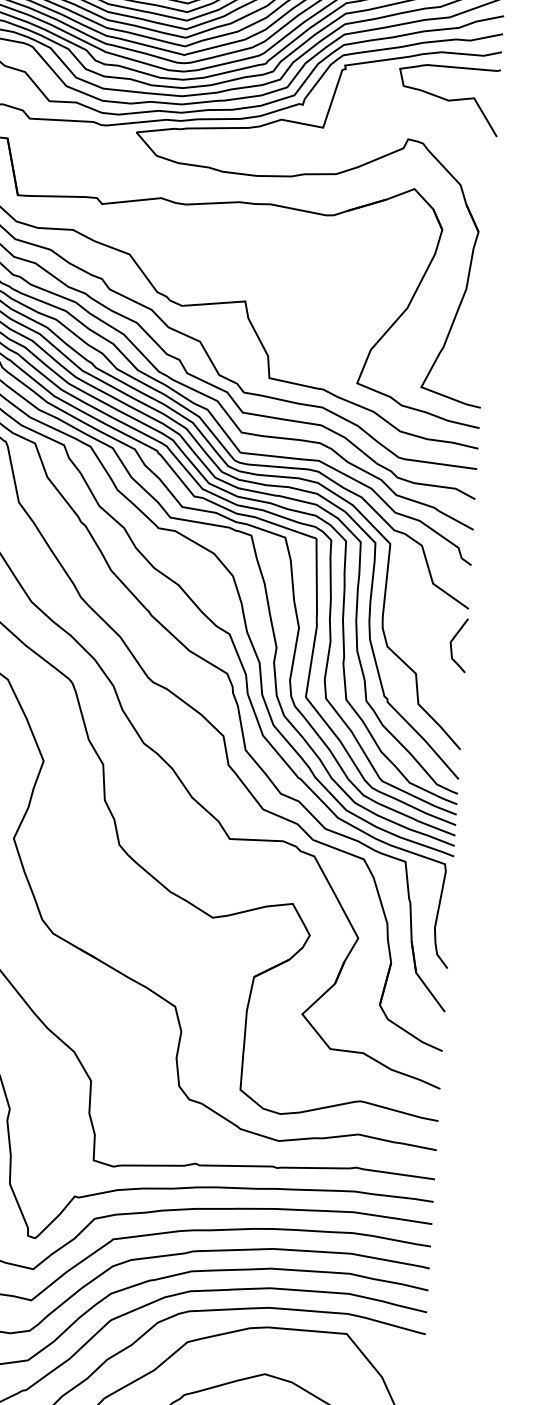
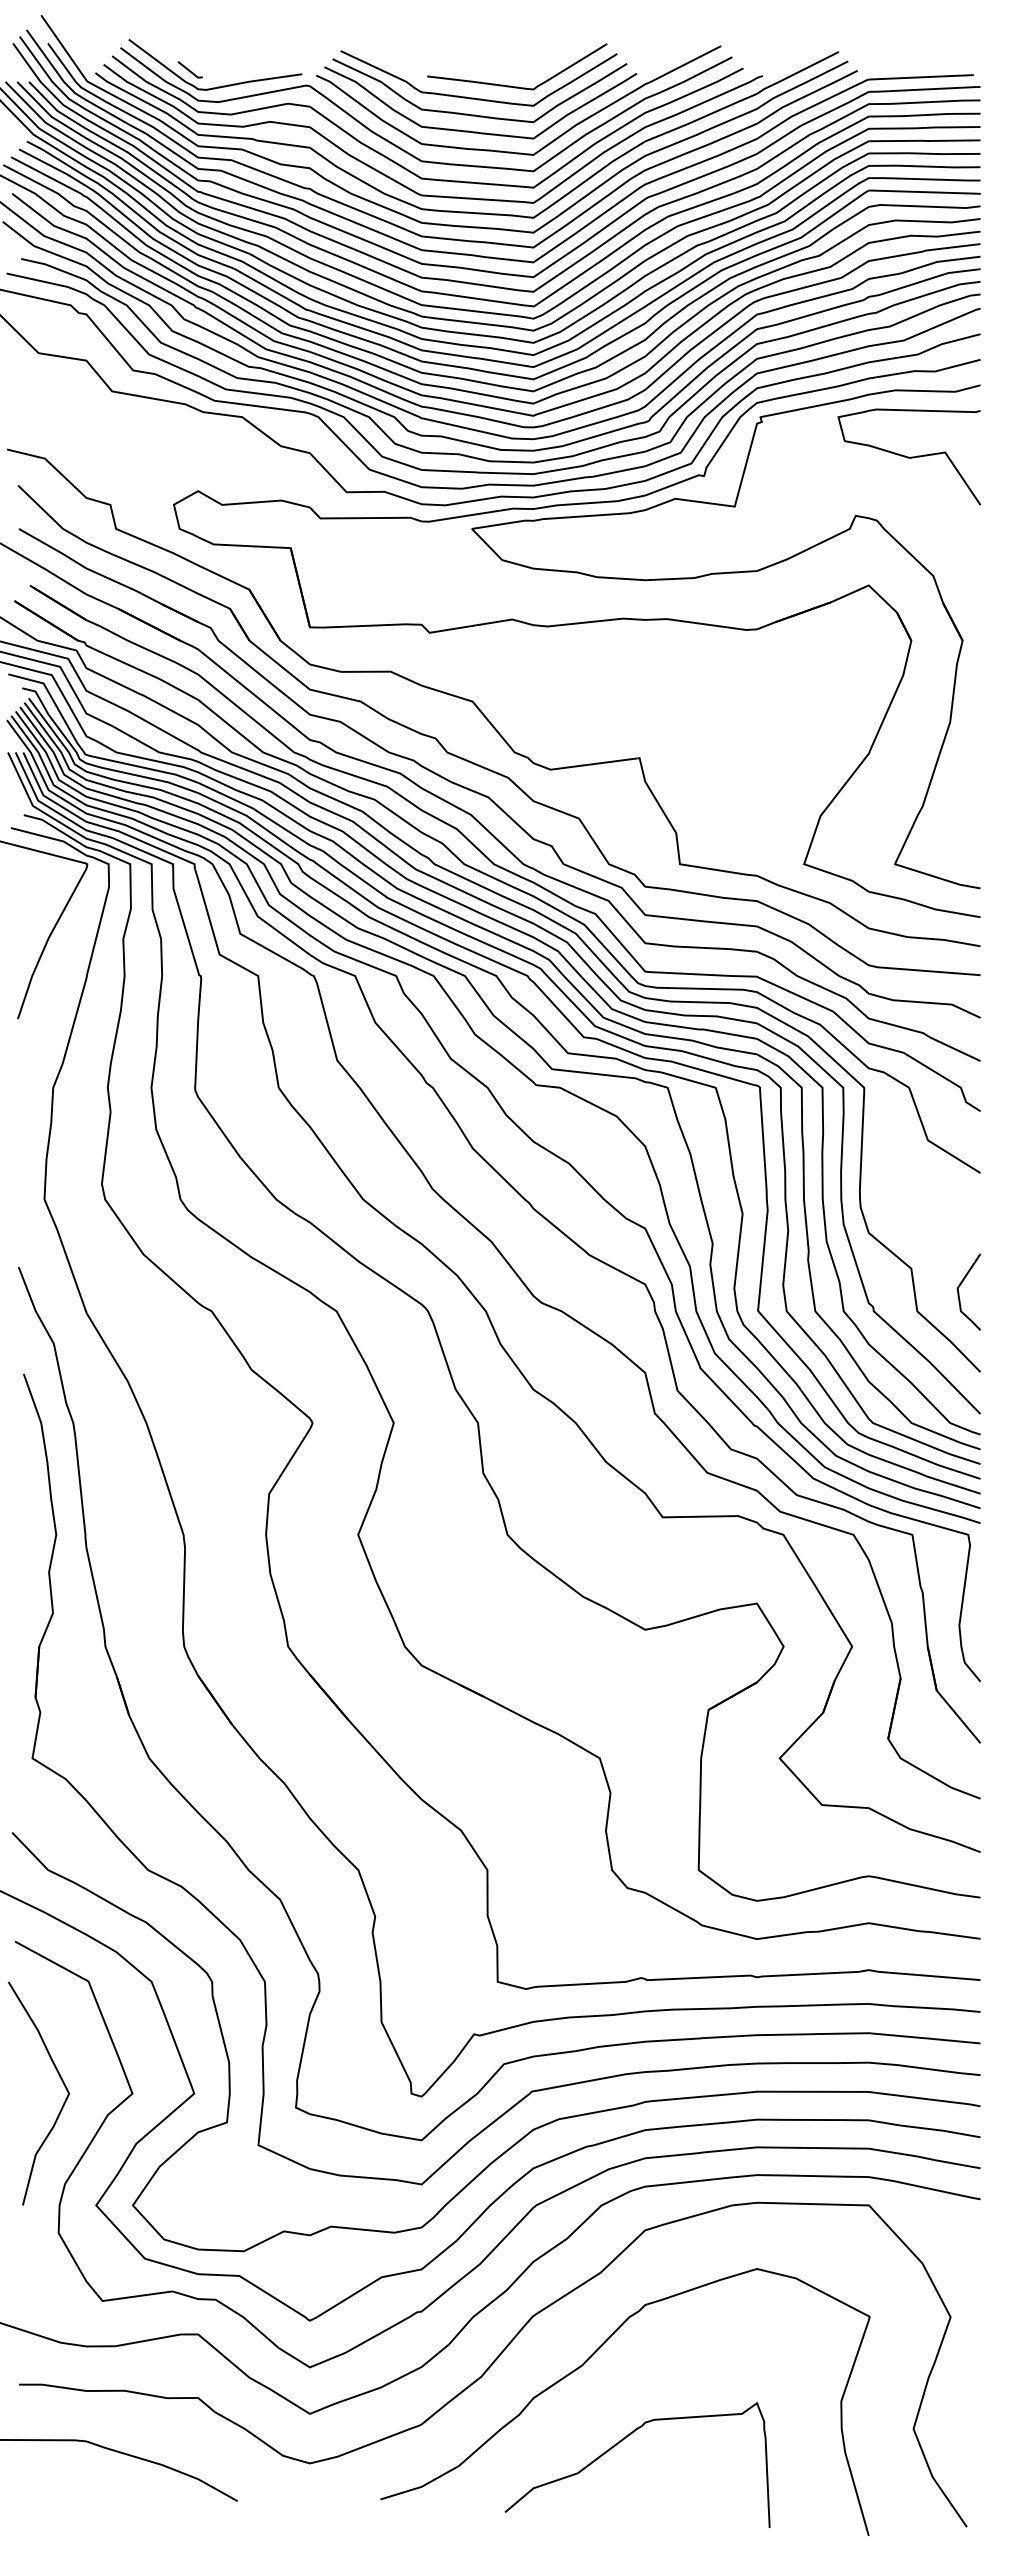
line: (451, 645) -> (959, 1292), moved

